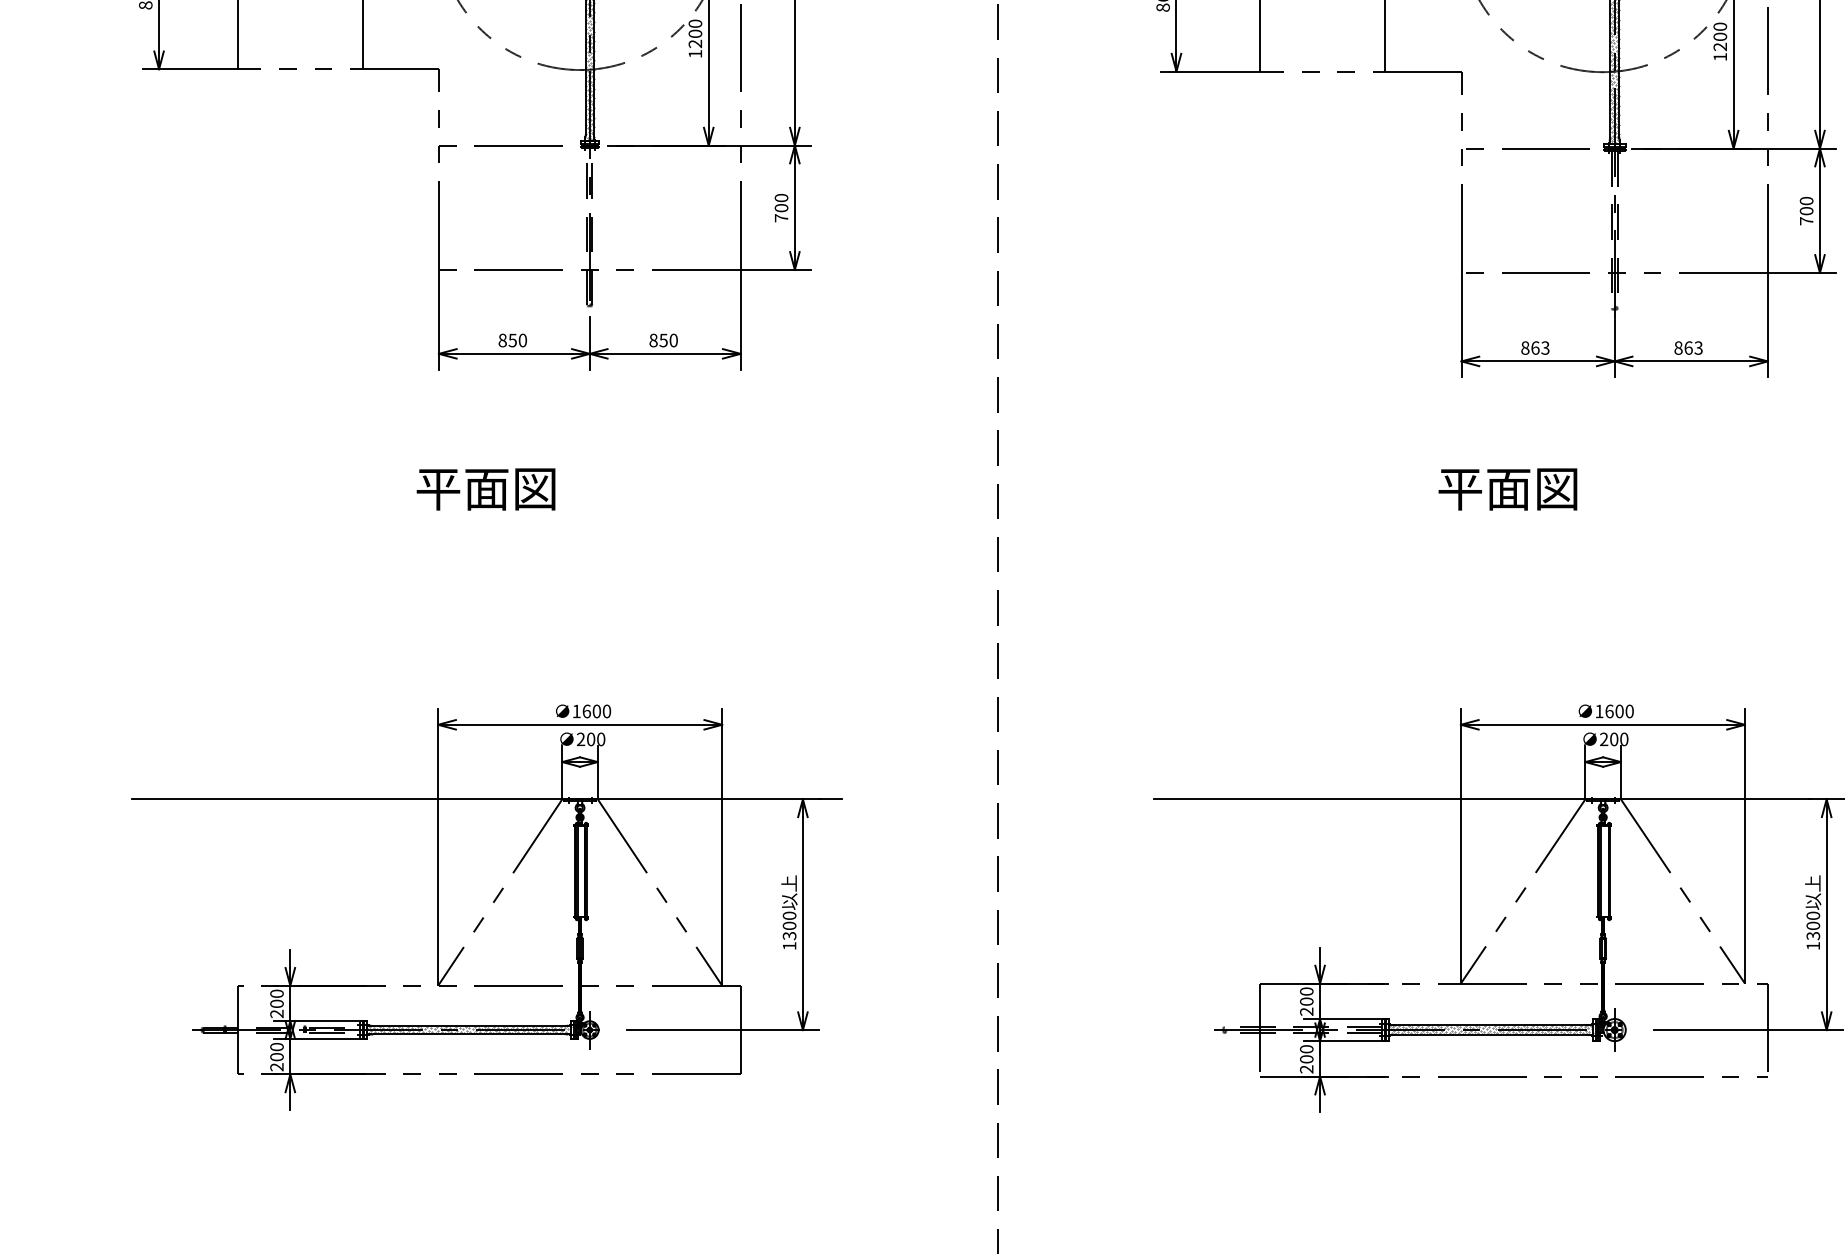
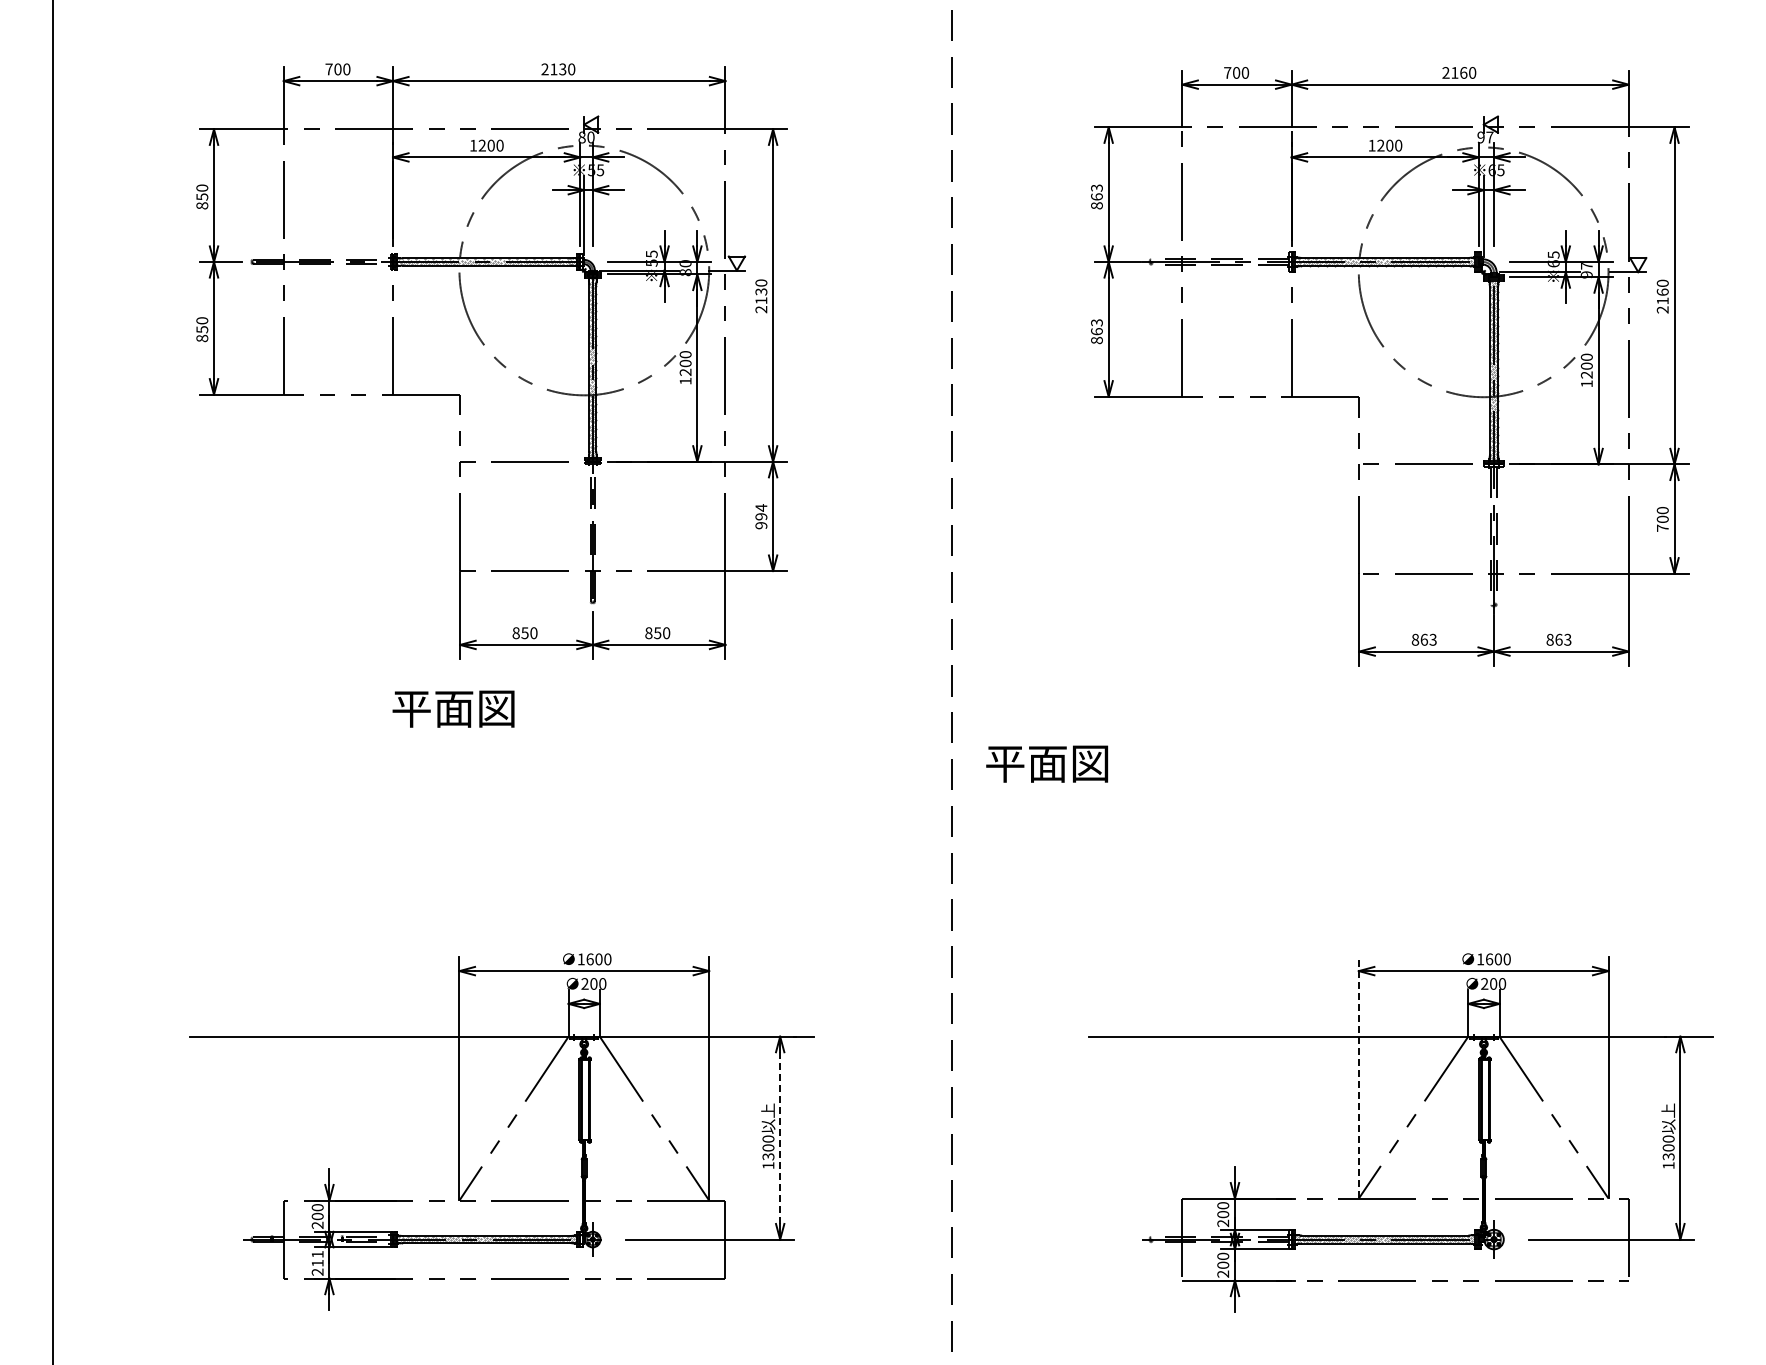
text: (781, 207) -> (761, 516), 700 -> 994
text: (485, 488) -> (453, 708), moved
text: (1508, 488) -> (1047, 763), moved
line: (1460, 844) -> (1358, 1076), solid -> dashed
line: (803, 915) -> (780, 1138), solid -> dashed
text: (276, 1051) -> (317, 1258), 200 -> 211

